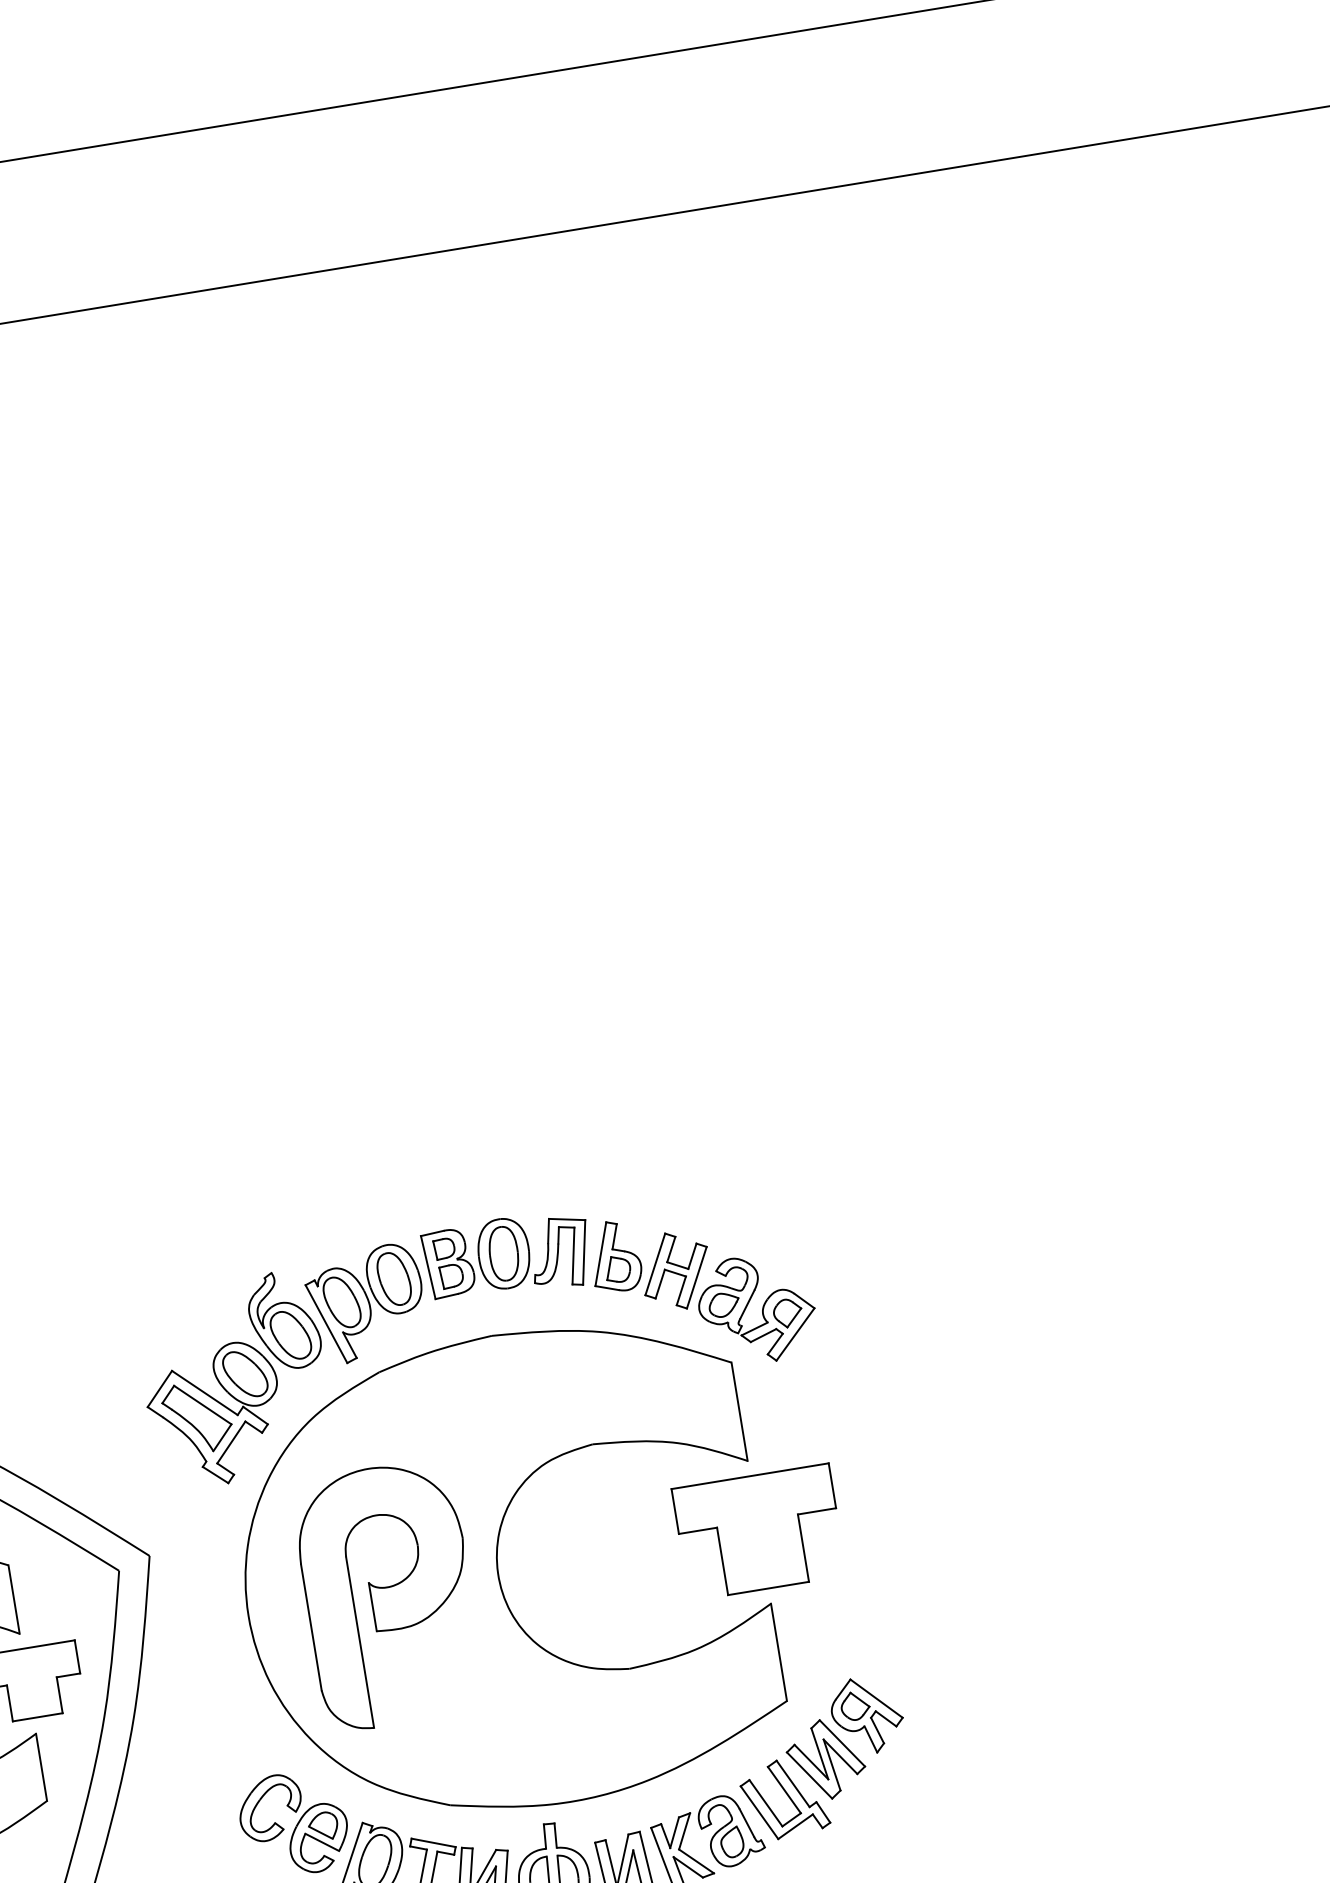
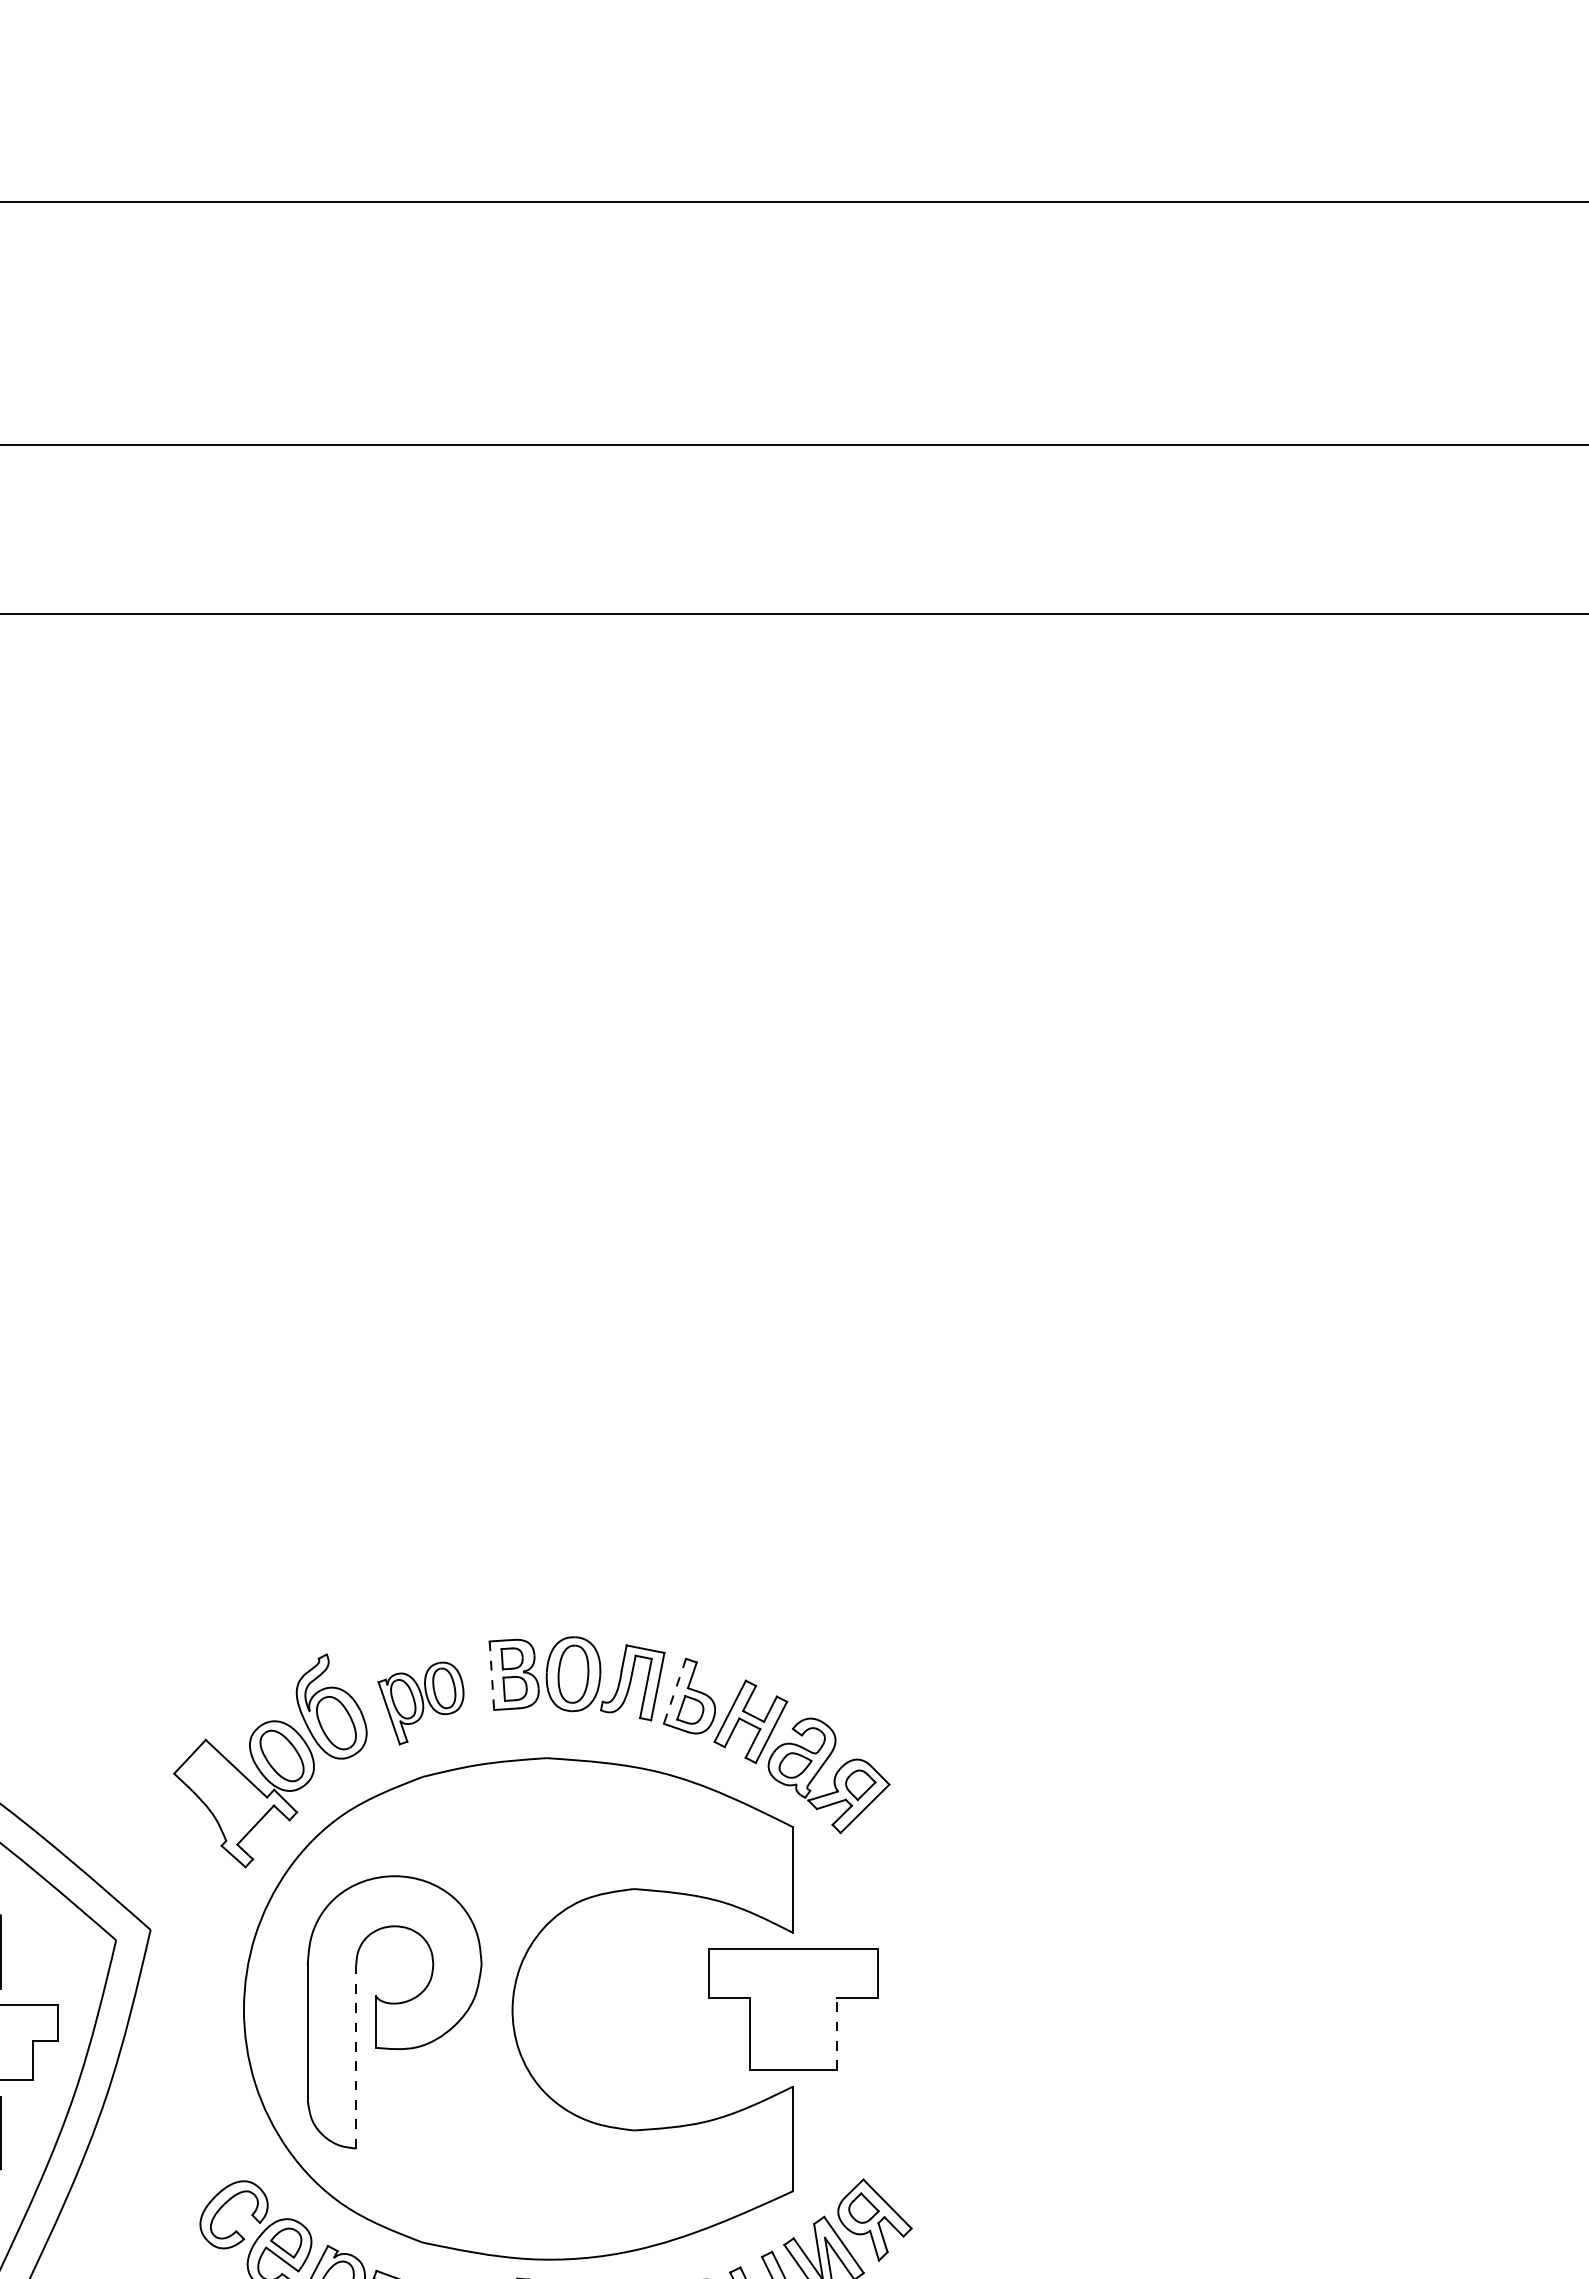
line: (600, 1254) -> (674, 1691), solid -> dashed
line: (427, 1268) -> (491, 1676), solid -> dashed
part: (366, 1304) -> (420, 1703), size x0.7
part: (197, 1417) -> (224, 1793), removed
line: (803, 1547) -> (836, 2033), solid -> dashed
line: (360, 1642) -> (356, 2056), solid -> dashed

